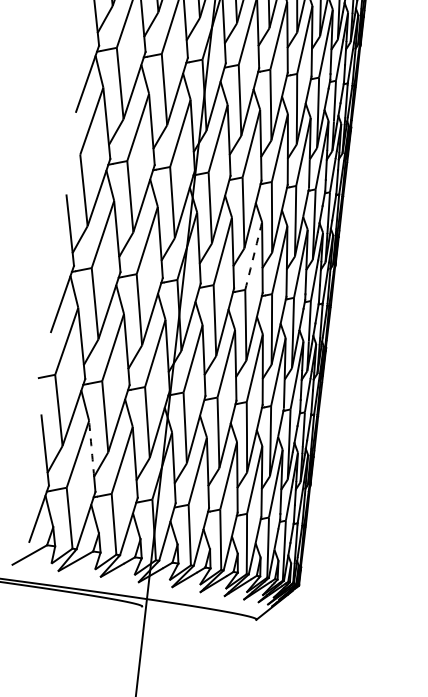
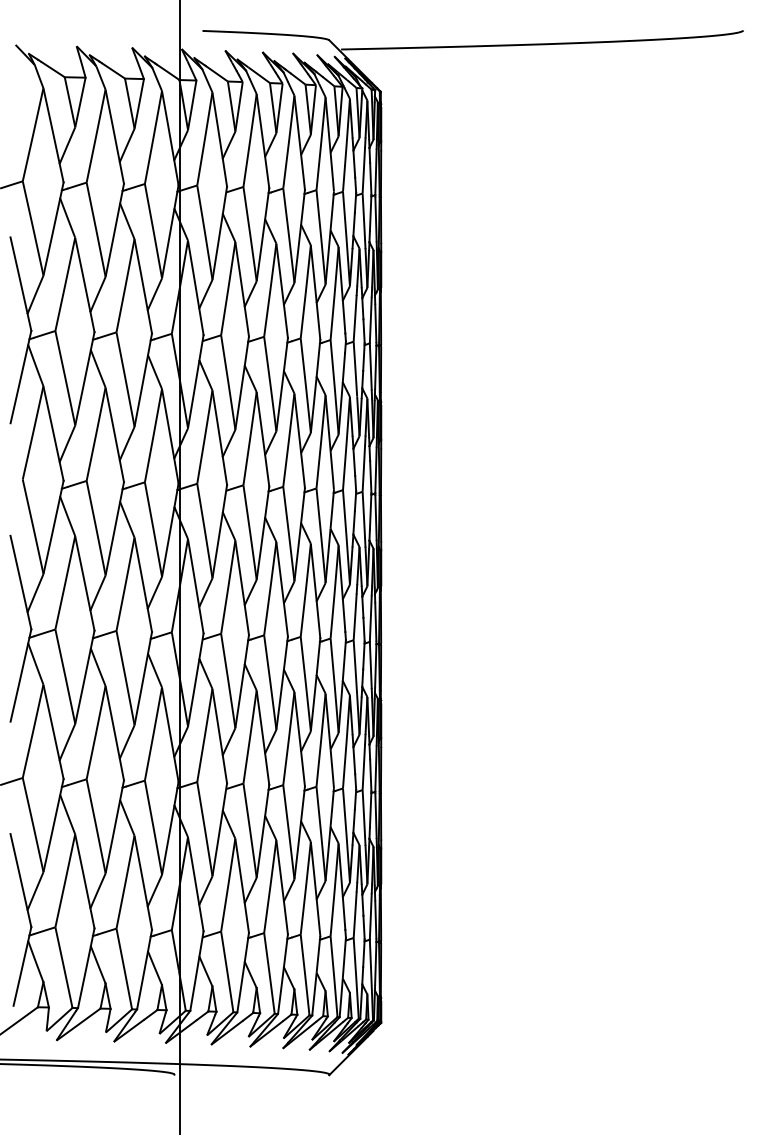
arc: (253, 255) -> (270, 588), dashed -> solid
arc: (91, 448) -> (82, 871), dashed -> solid

